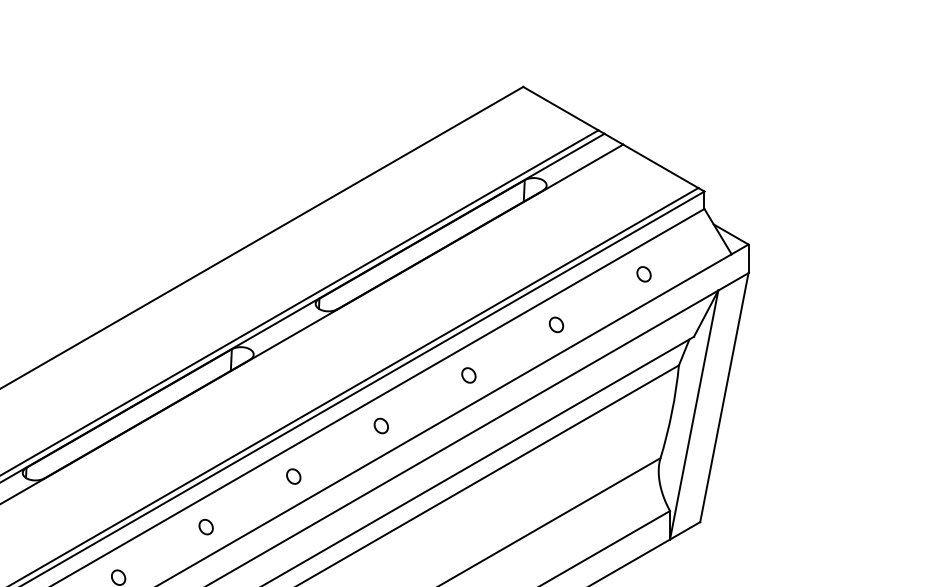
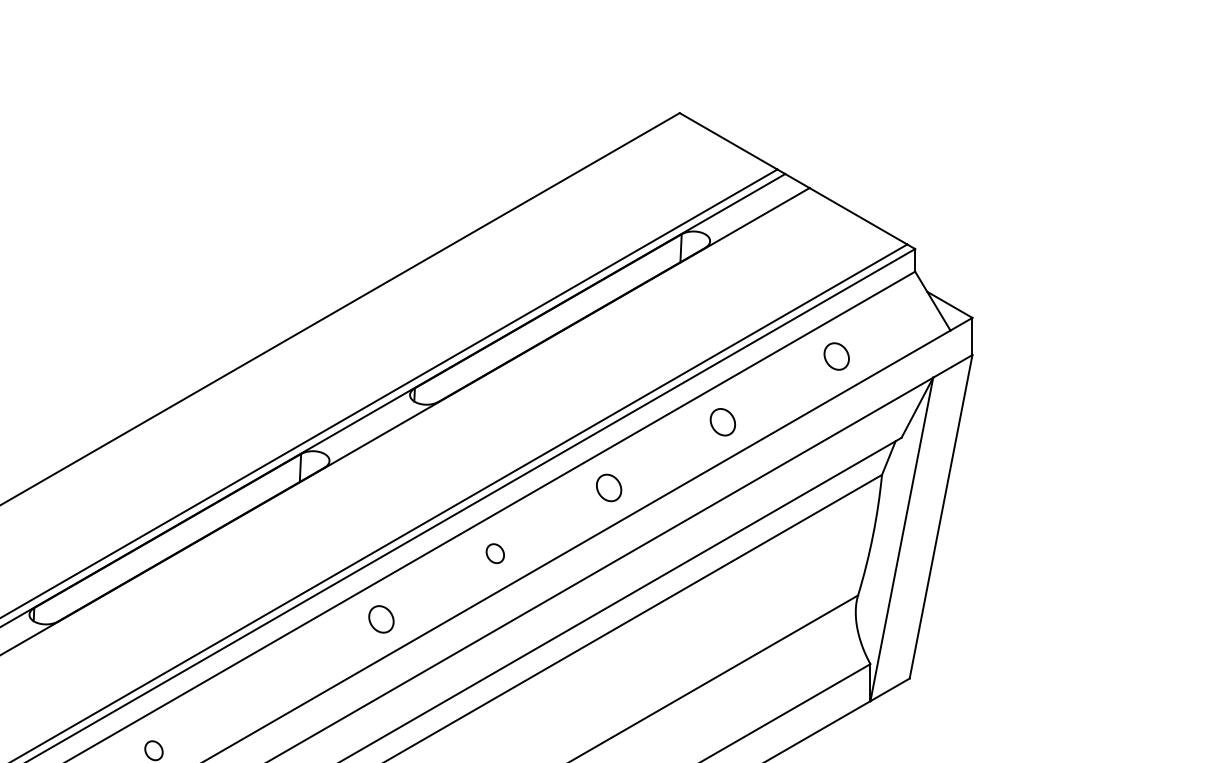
part: (643, 274) -> (835, 356), size x1.4
part: (556, 324) -> (722, 421), size x1.4
part: (468, 375) -> (608, 488), size x1.4
part: (293, 476) -> (381, 619), size x1.4
part: (205, 527) -> (266, 685), removed

